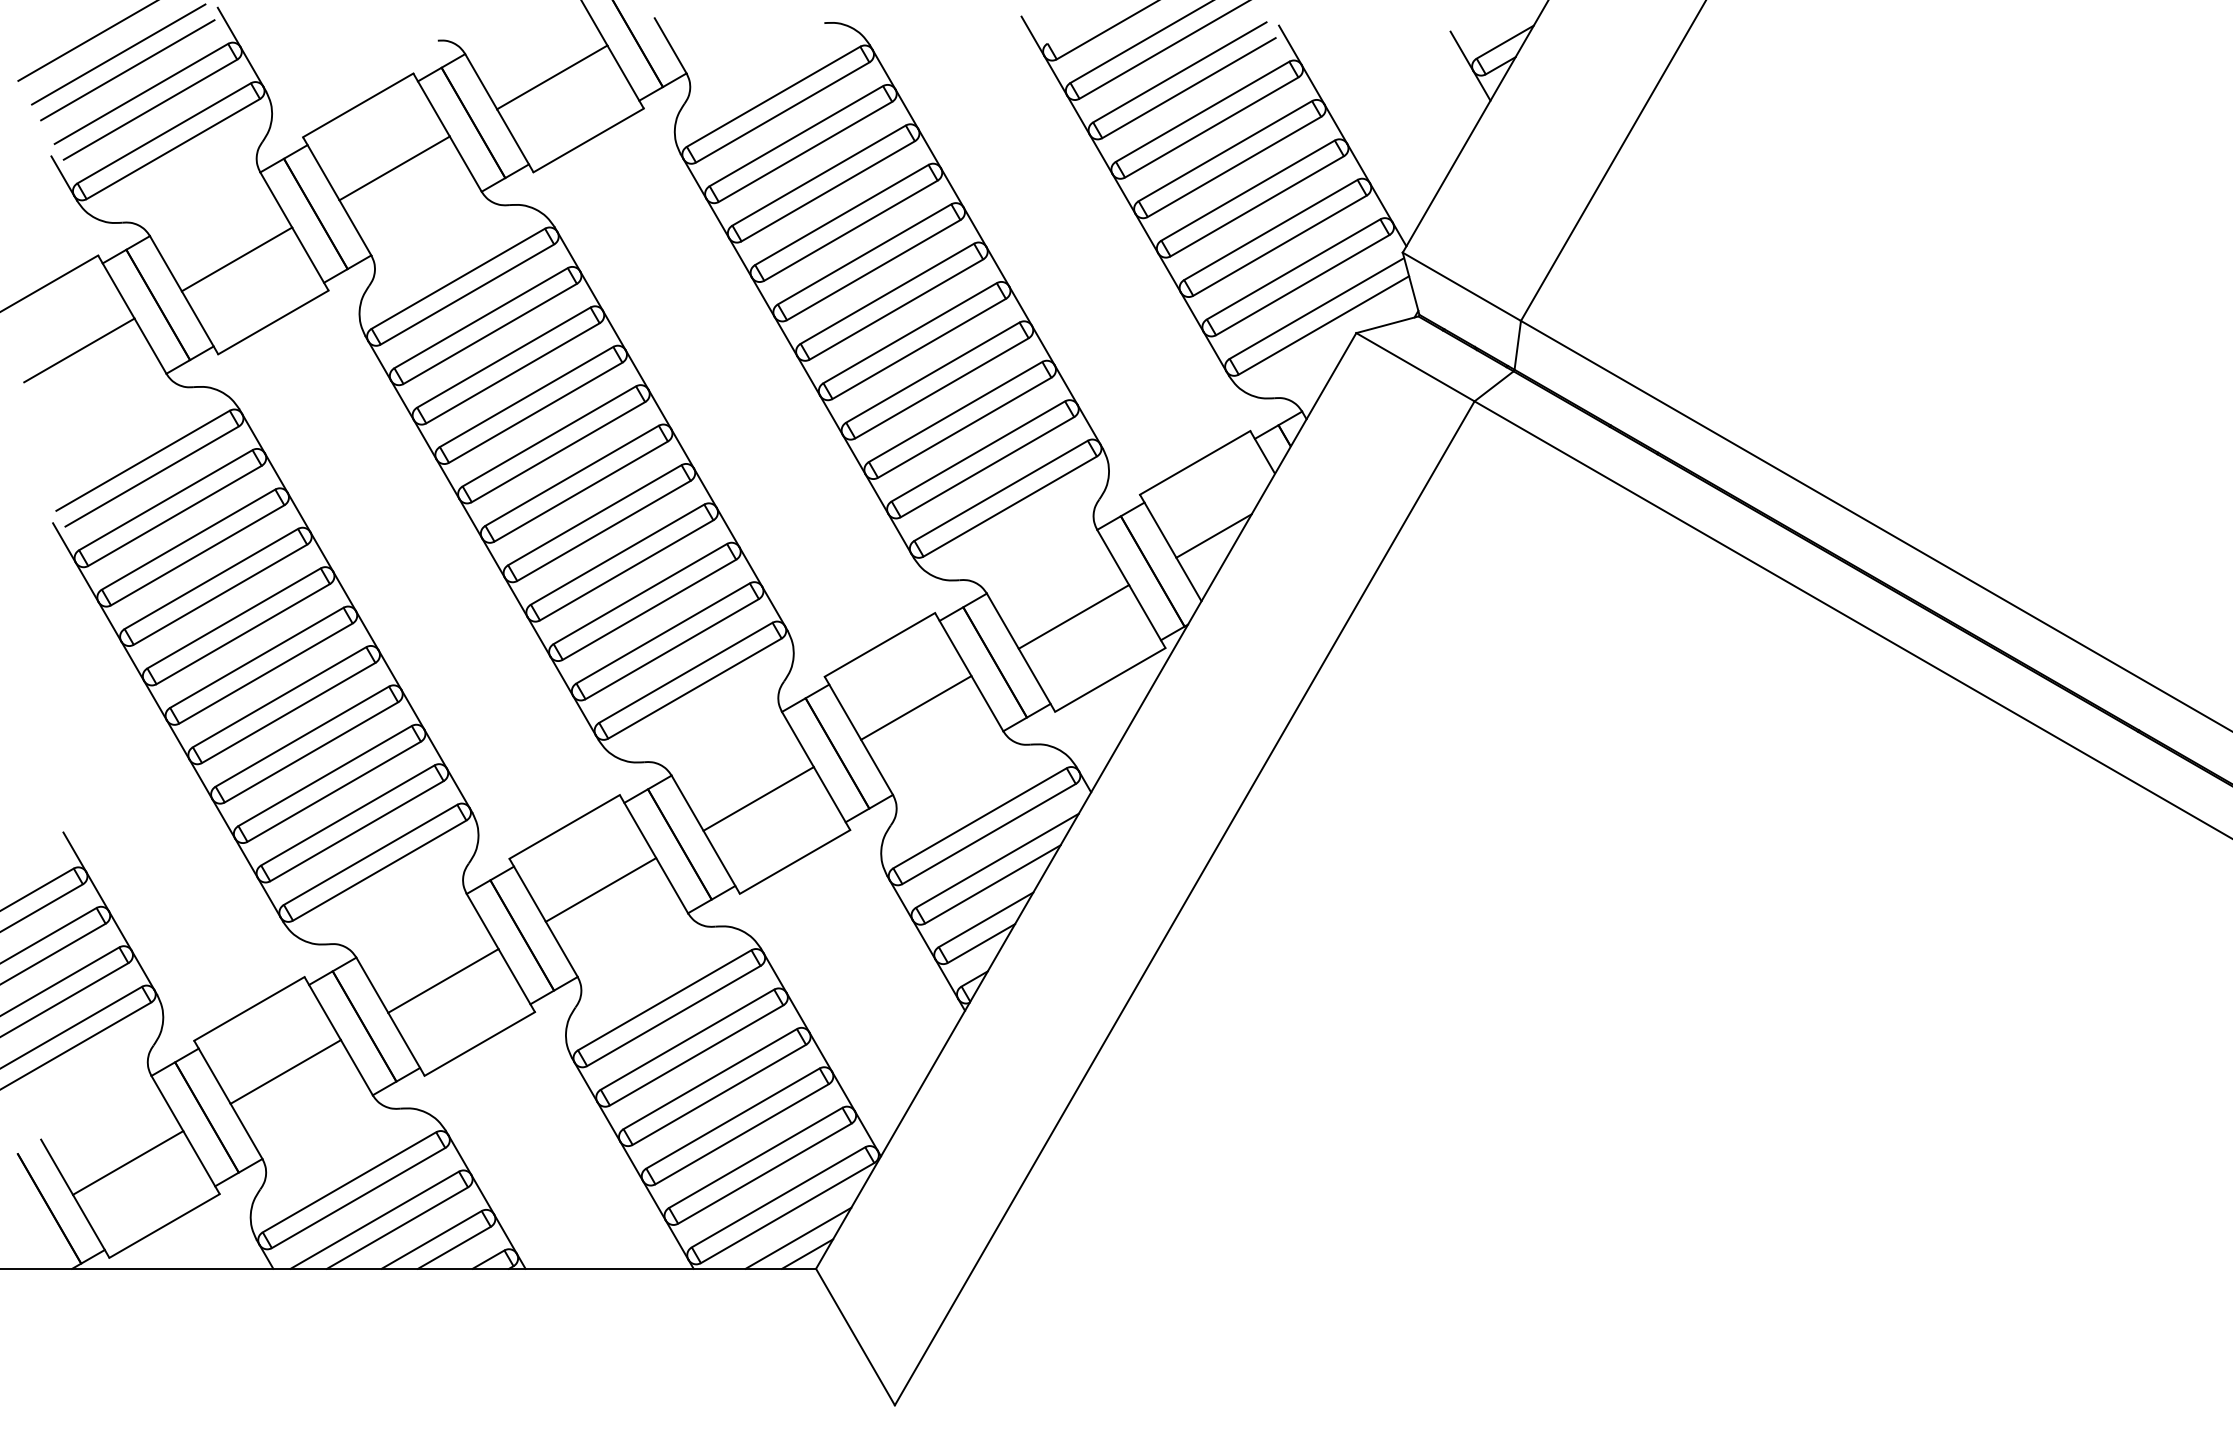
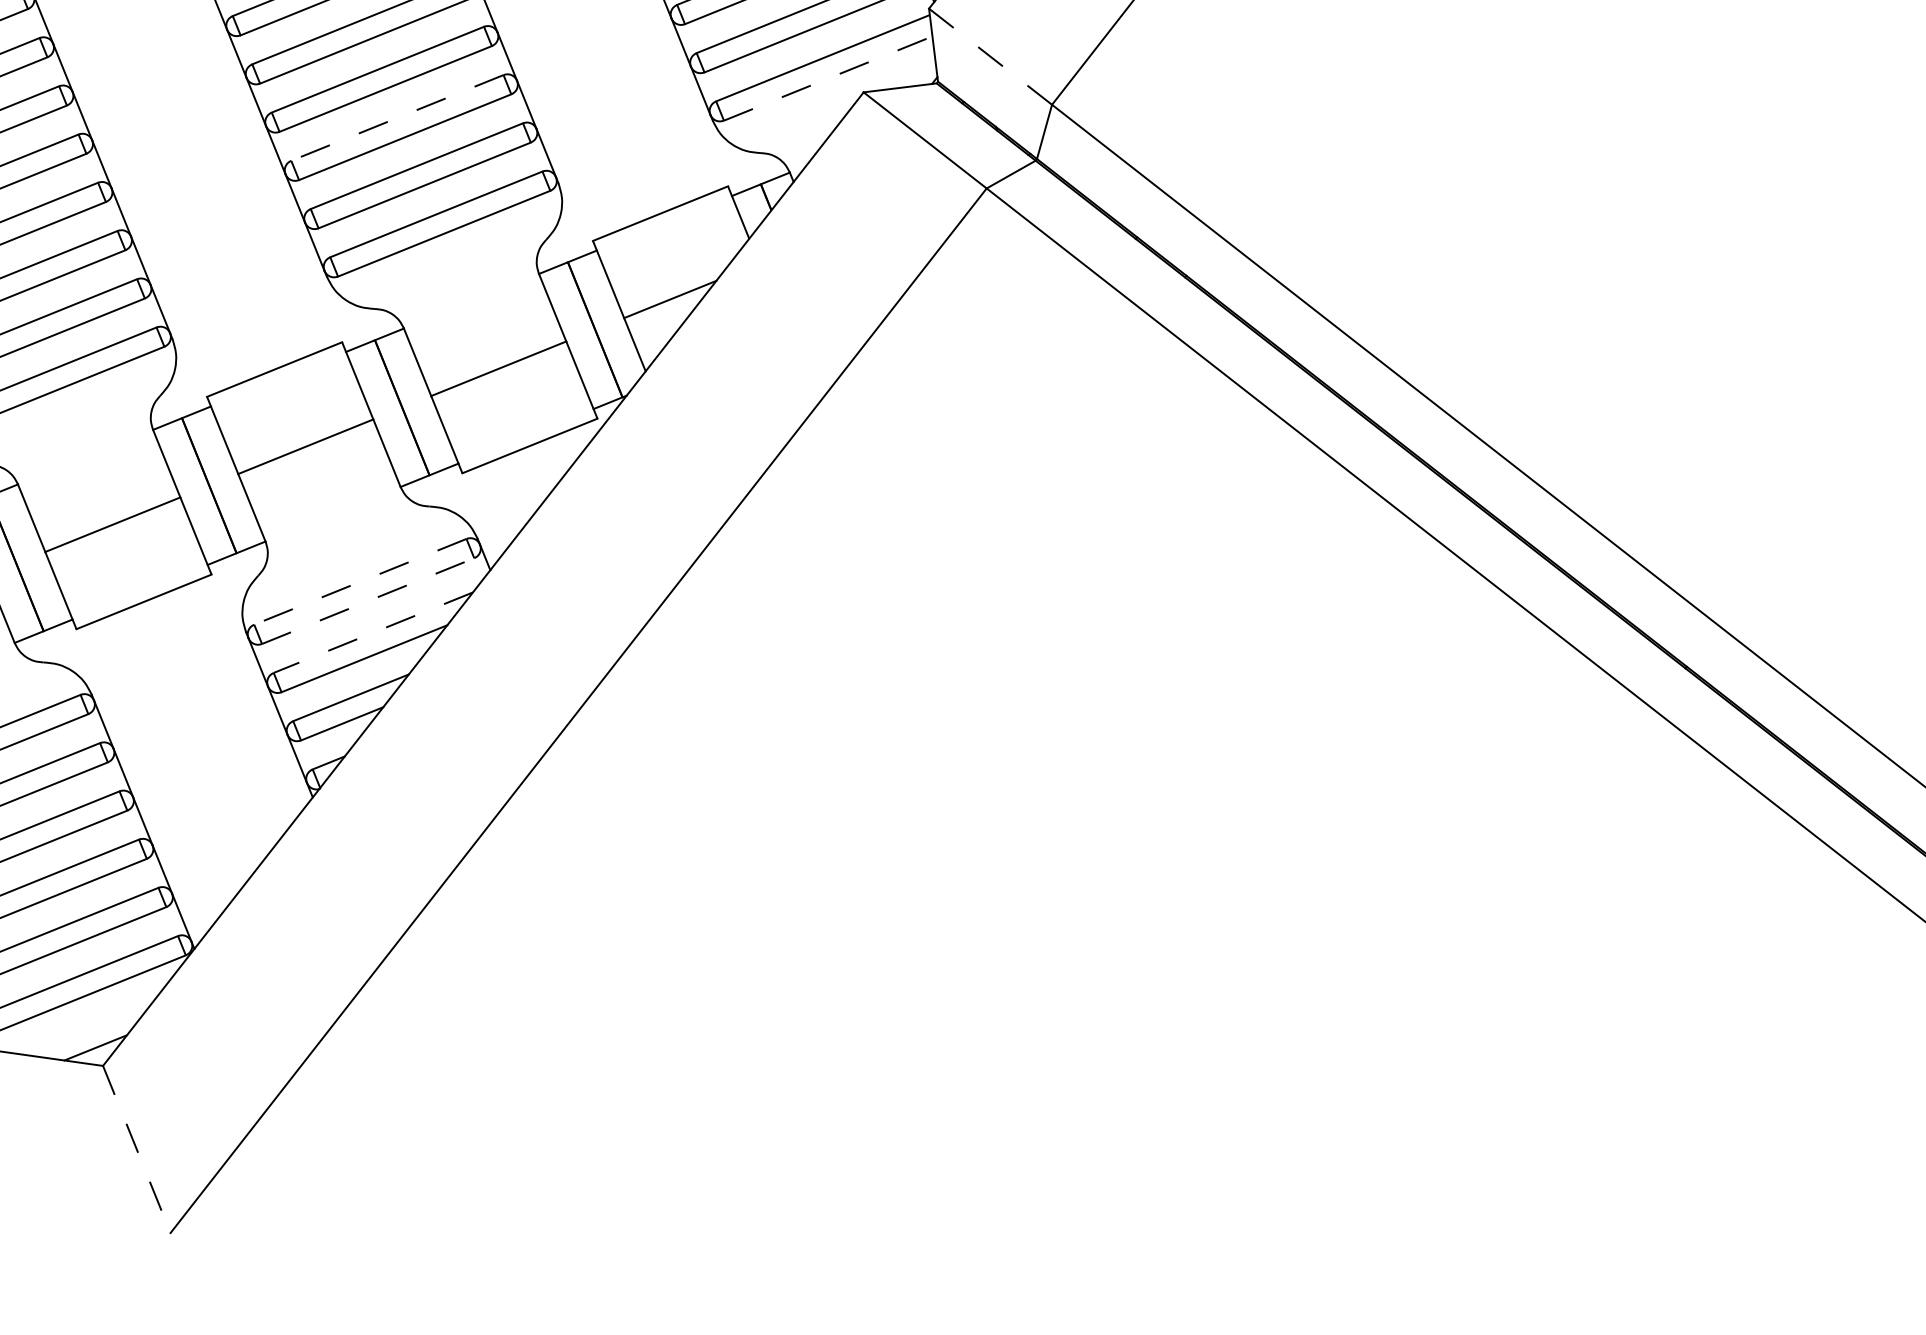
line: (1462, 287) -> (991, 57), solid -> dashed
line: (1324, 325) -> (828, 78), solid -> dashed
line: (955, 412) -> (397, 118), solid -> dashed
line: (979, 818) -> (359, 581), solid -> dashed
line: (989, 833) -> (368, 600), solid -> dashed
line: (997, 860) -> (373, 632), solid -> dashed
line: (798, 1237) -> (88, 1027), removed
line: (855, 1337) -> (136, 1149), solid -> dashed

